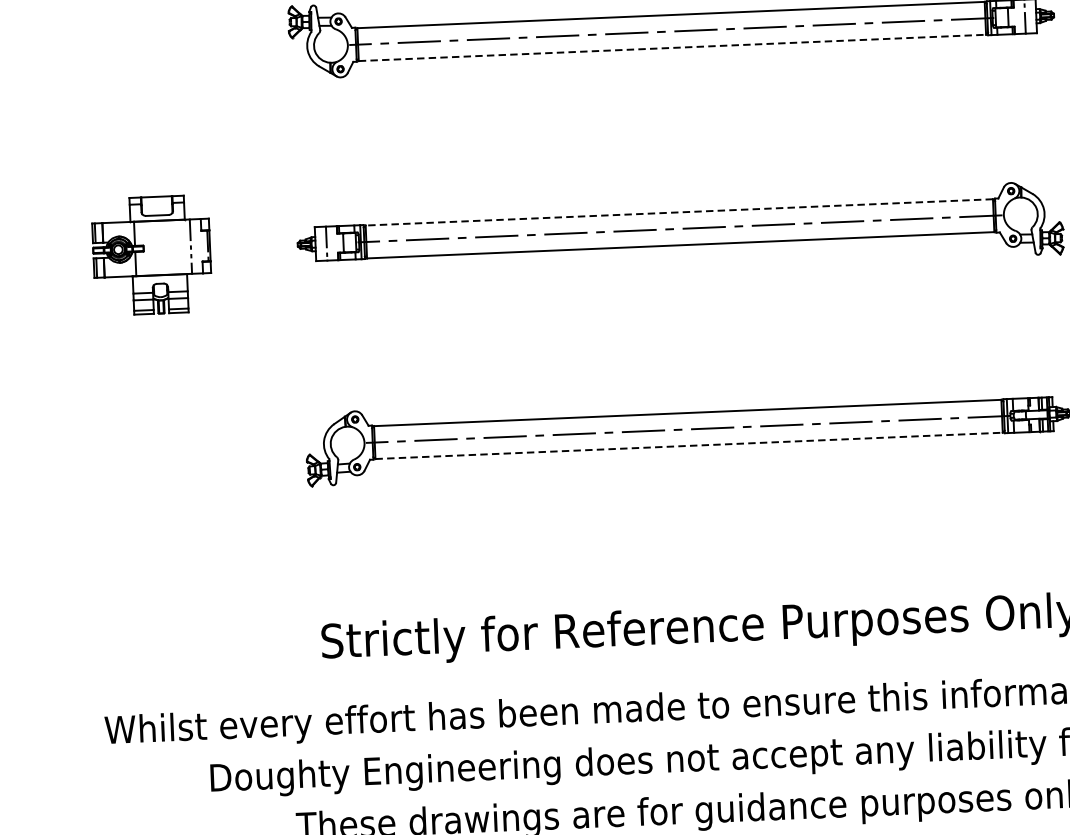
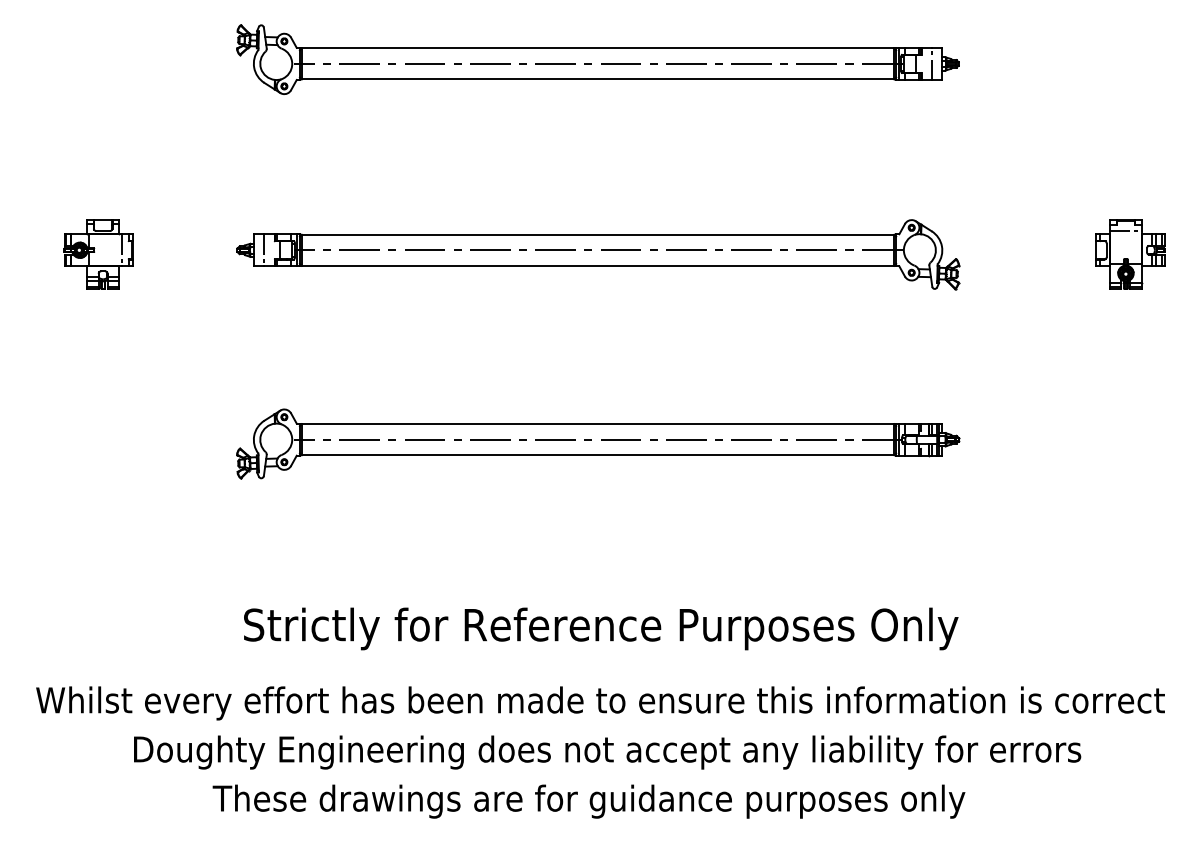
line: (672, 47) -> (598, 79), dashed -> solid
line: (678, 212) -> (597, 234), dashed -> solid
part: (151, 255) -> (98, 254), size x0.62
line: (689, 446) -> (598, 455), dashed -> solid

